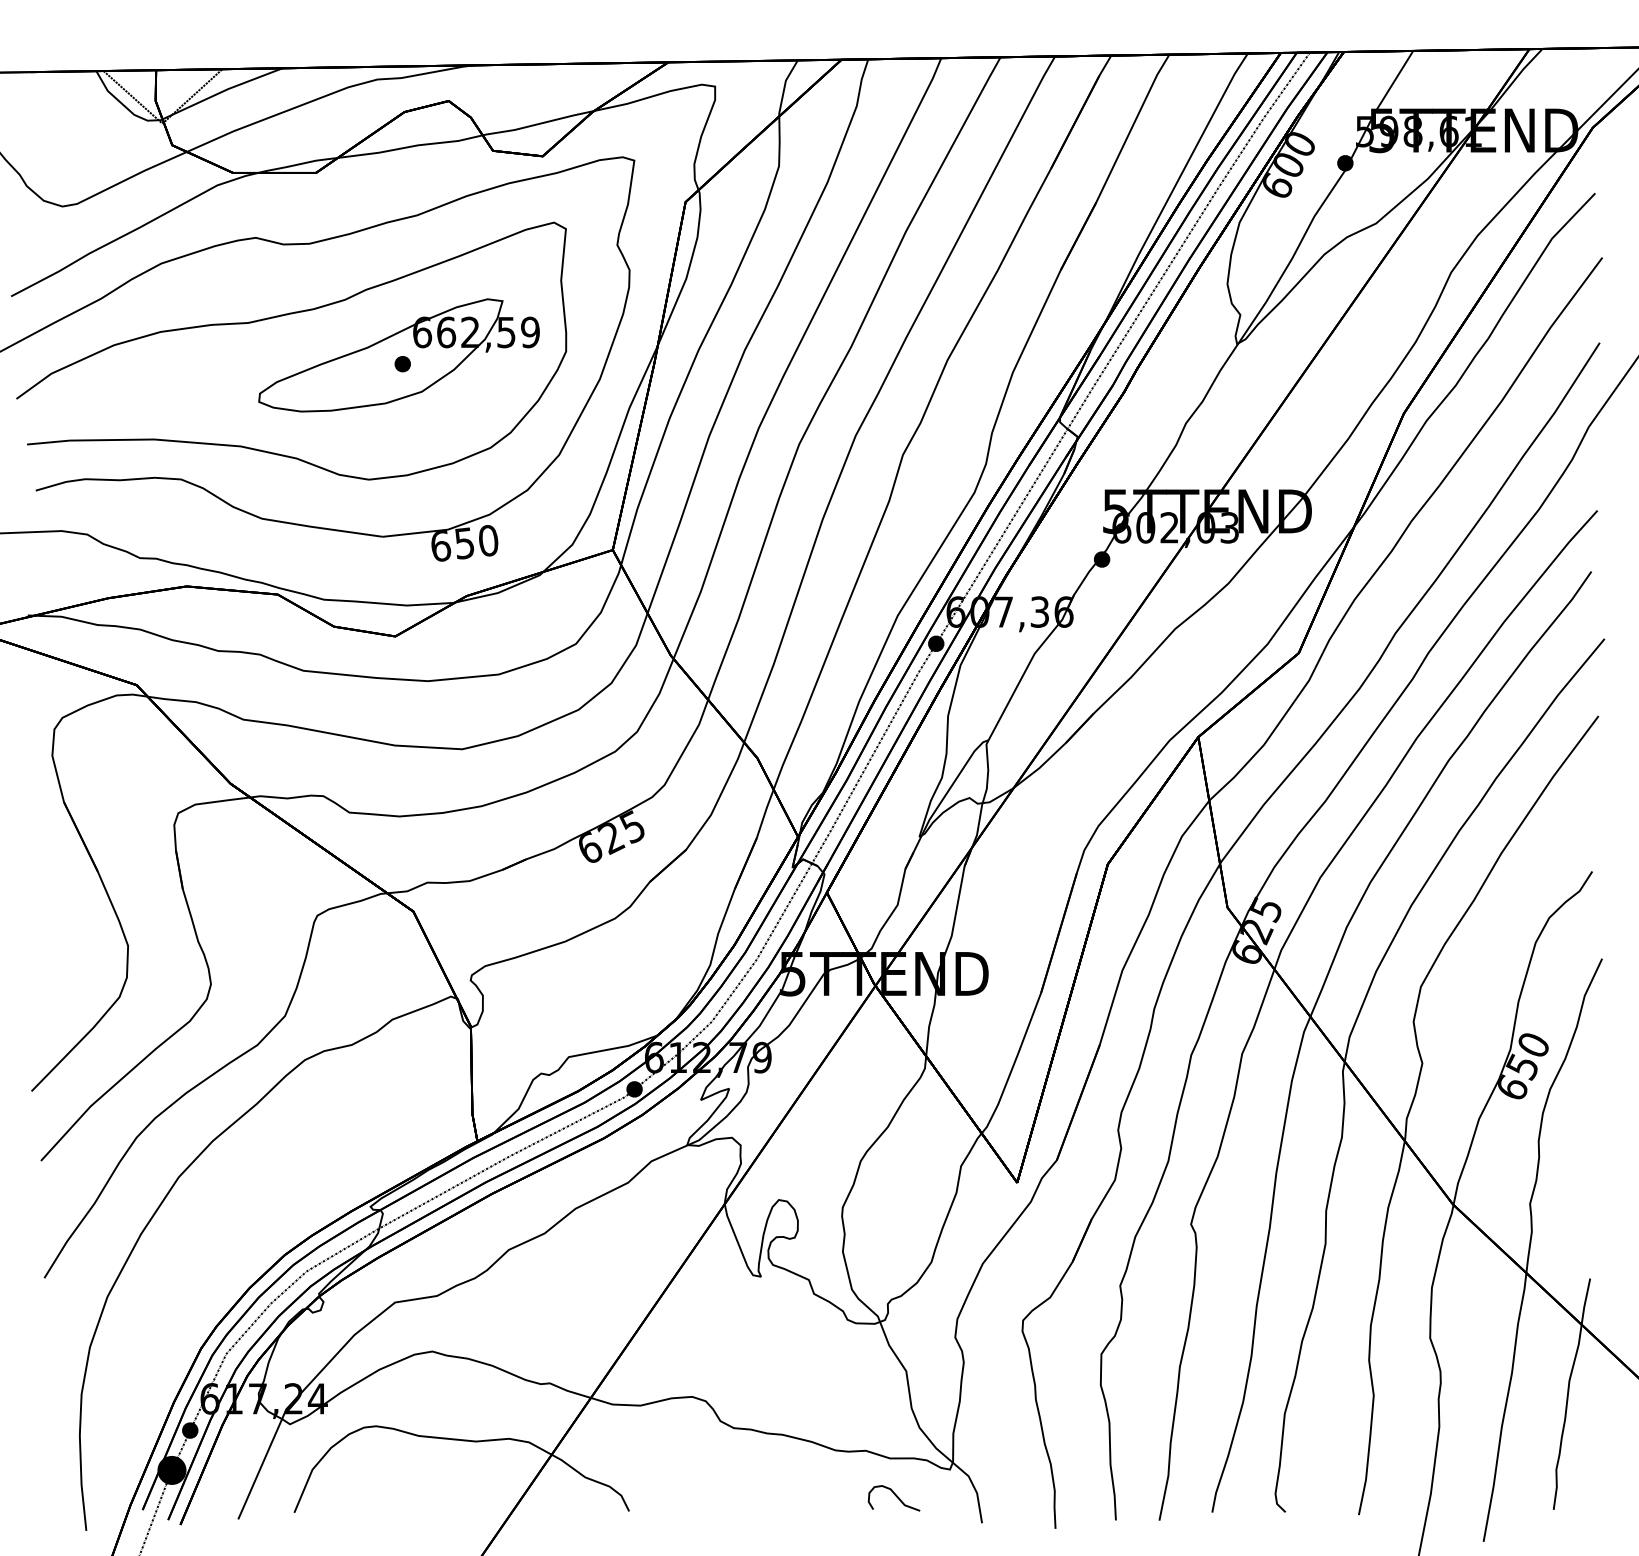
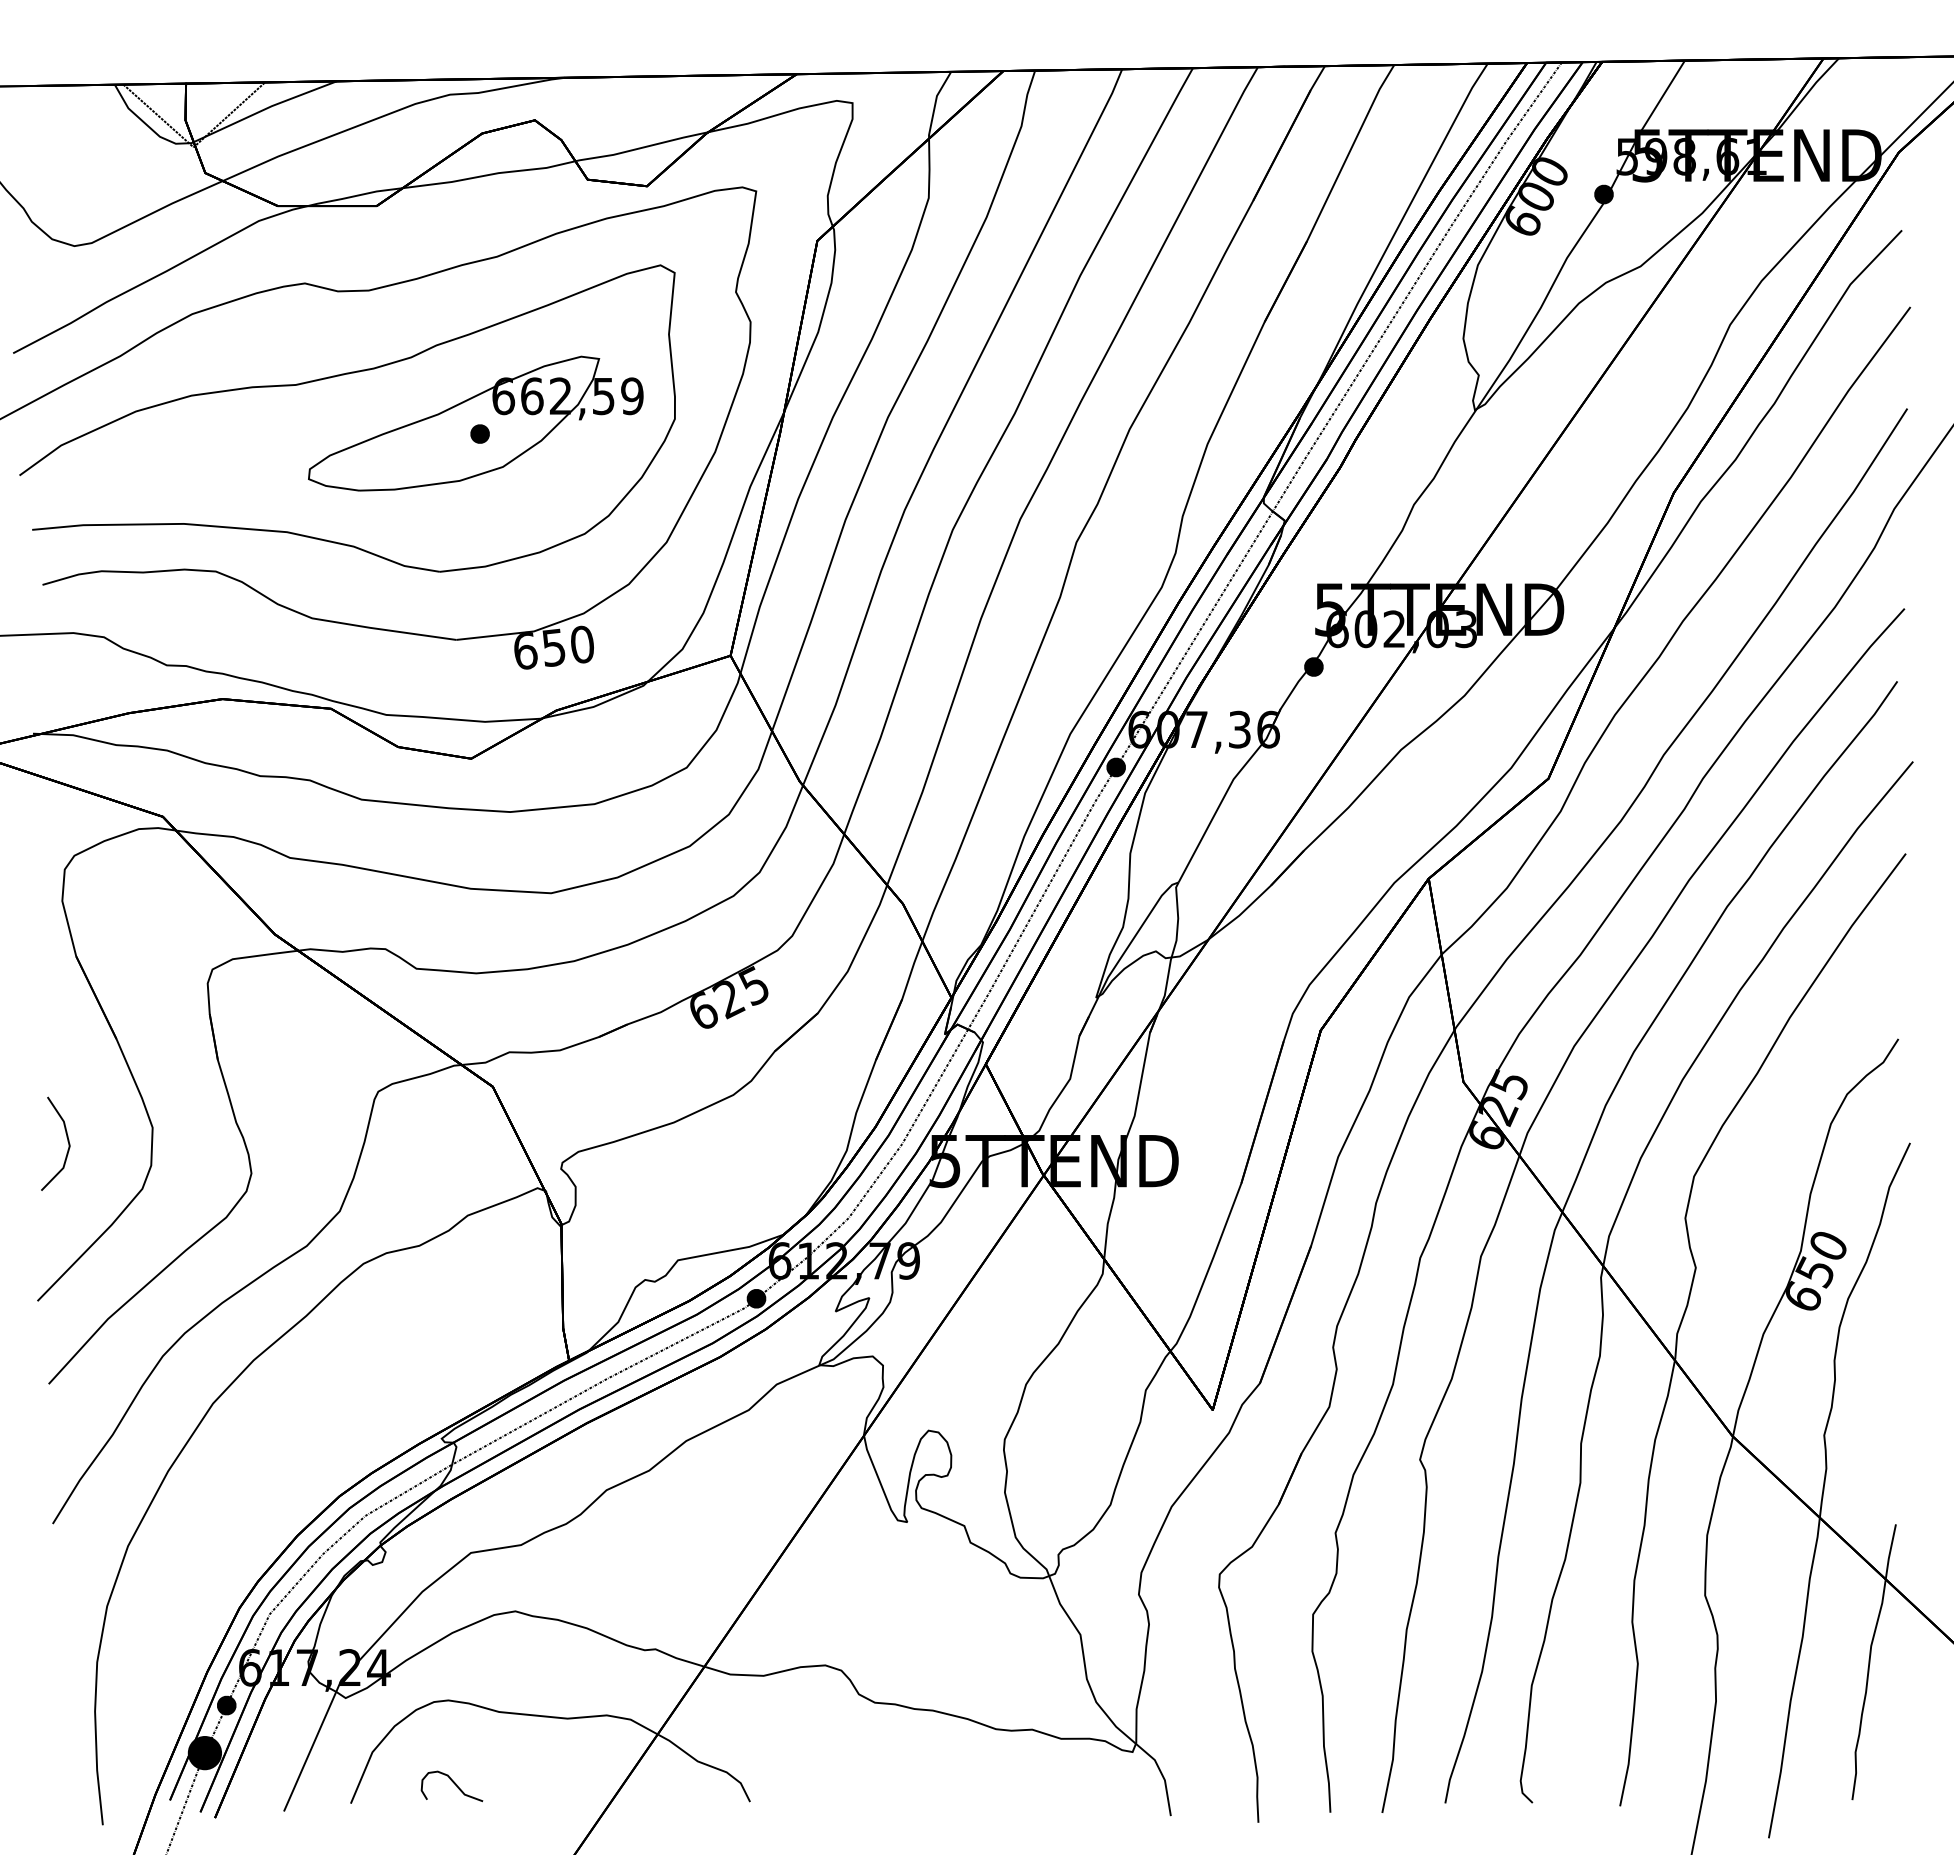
part: (56, 957) -> (67, 1141), added
part: (893, 1498) -> (451, 1786), moved

